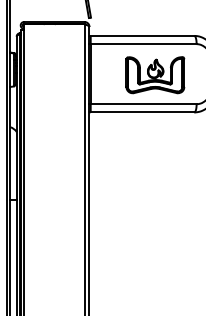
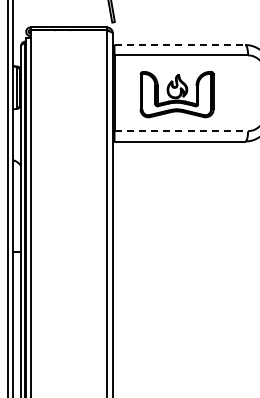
line: (143, 36) -> (180, 45), solid -> dashed
part: (154, 75) -> (176, 94), moved
line: (143, 104) -> (181, 131), solid -> dashed

